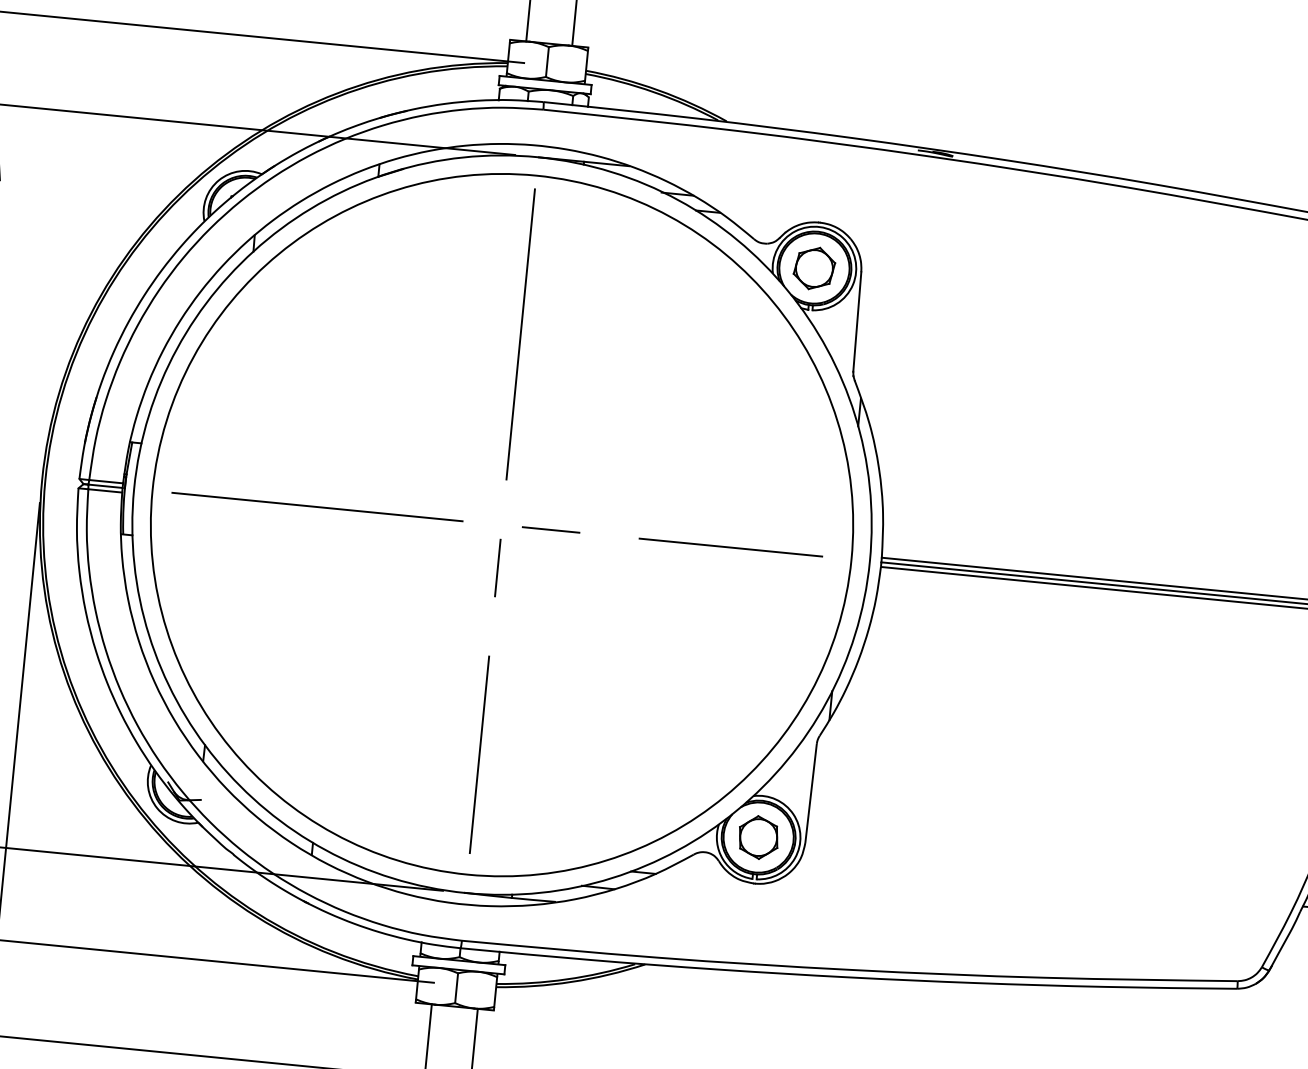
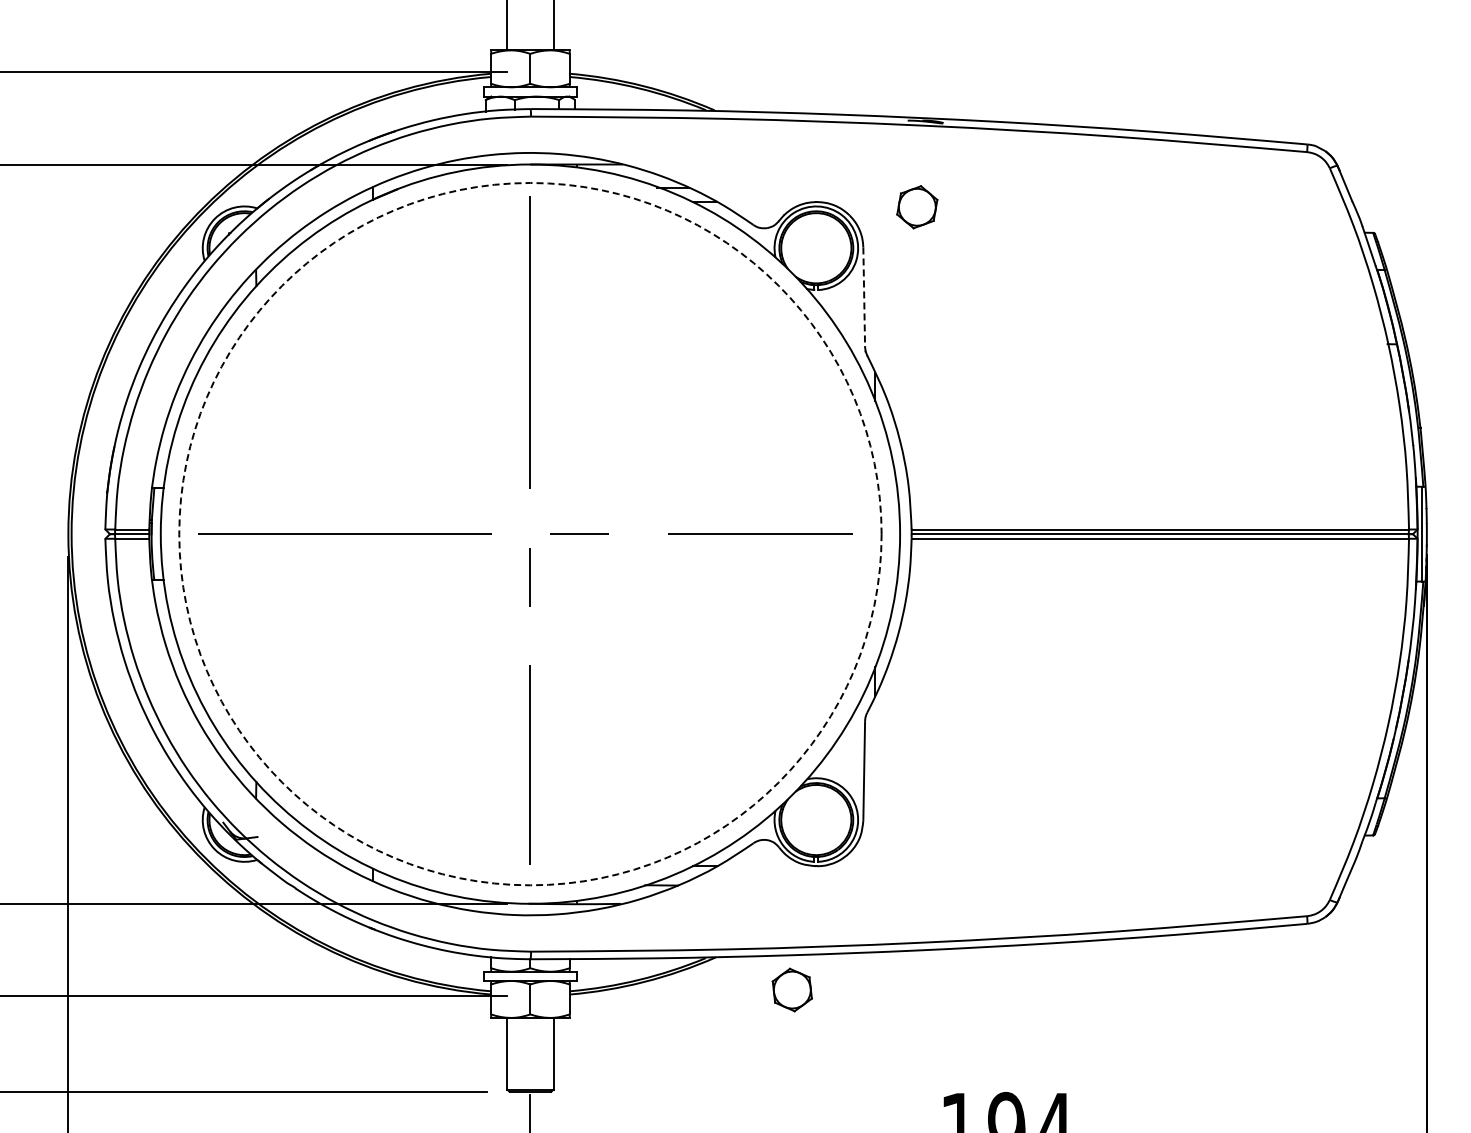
part: (814, 268) -> (917, 207), moved
line: (857, 322) -> (864, 297), solid -> dashed
circle: (502, 524) -> (530, 533), solid -> dashed
part: (757, 836) -> (791, 989), moved

